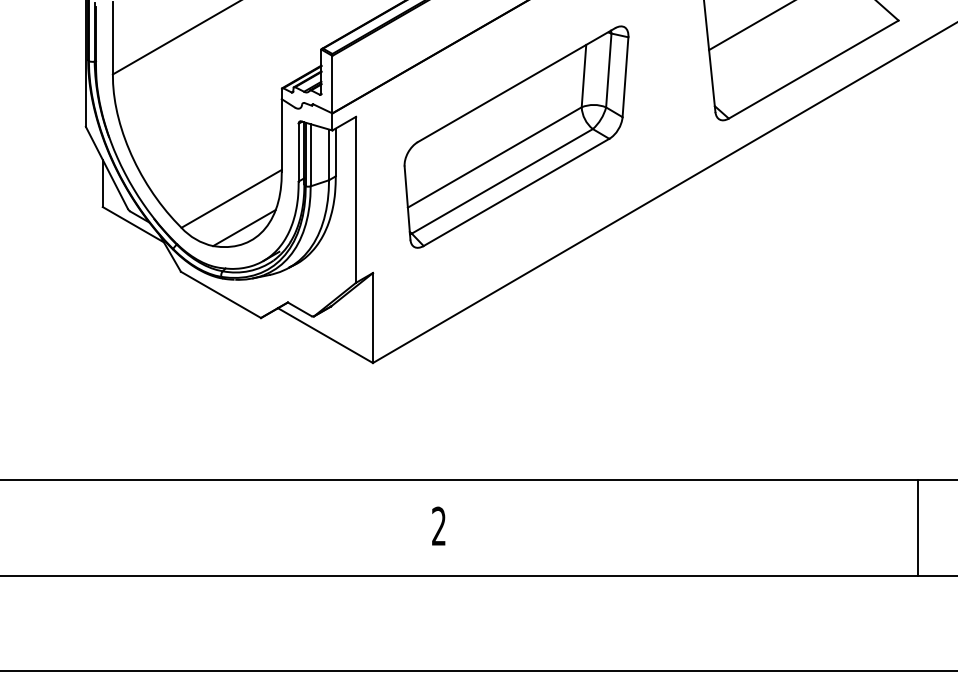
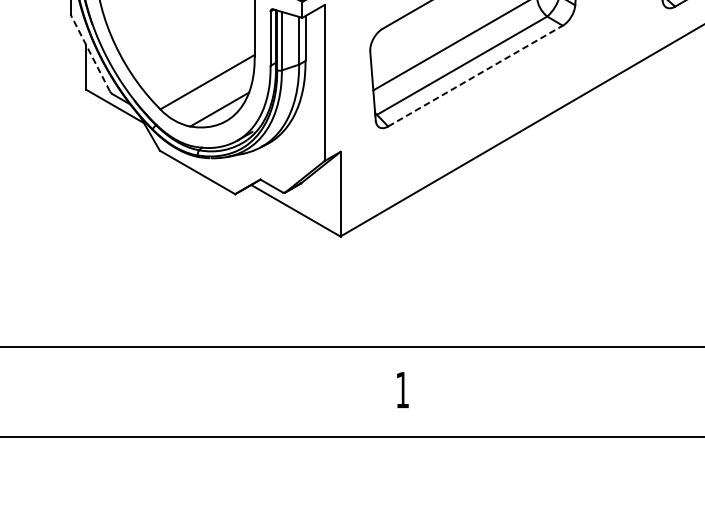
line: (106, 167) -> (89, 52), solid -> dashed
line: (516, 192) -> (475, 76), solid -> dashed
text: (438, 525) -> (402, 389), 2 -> 1

